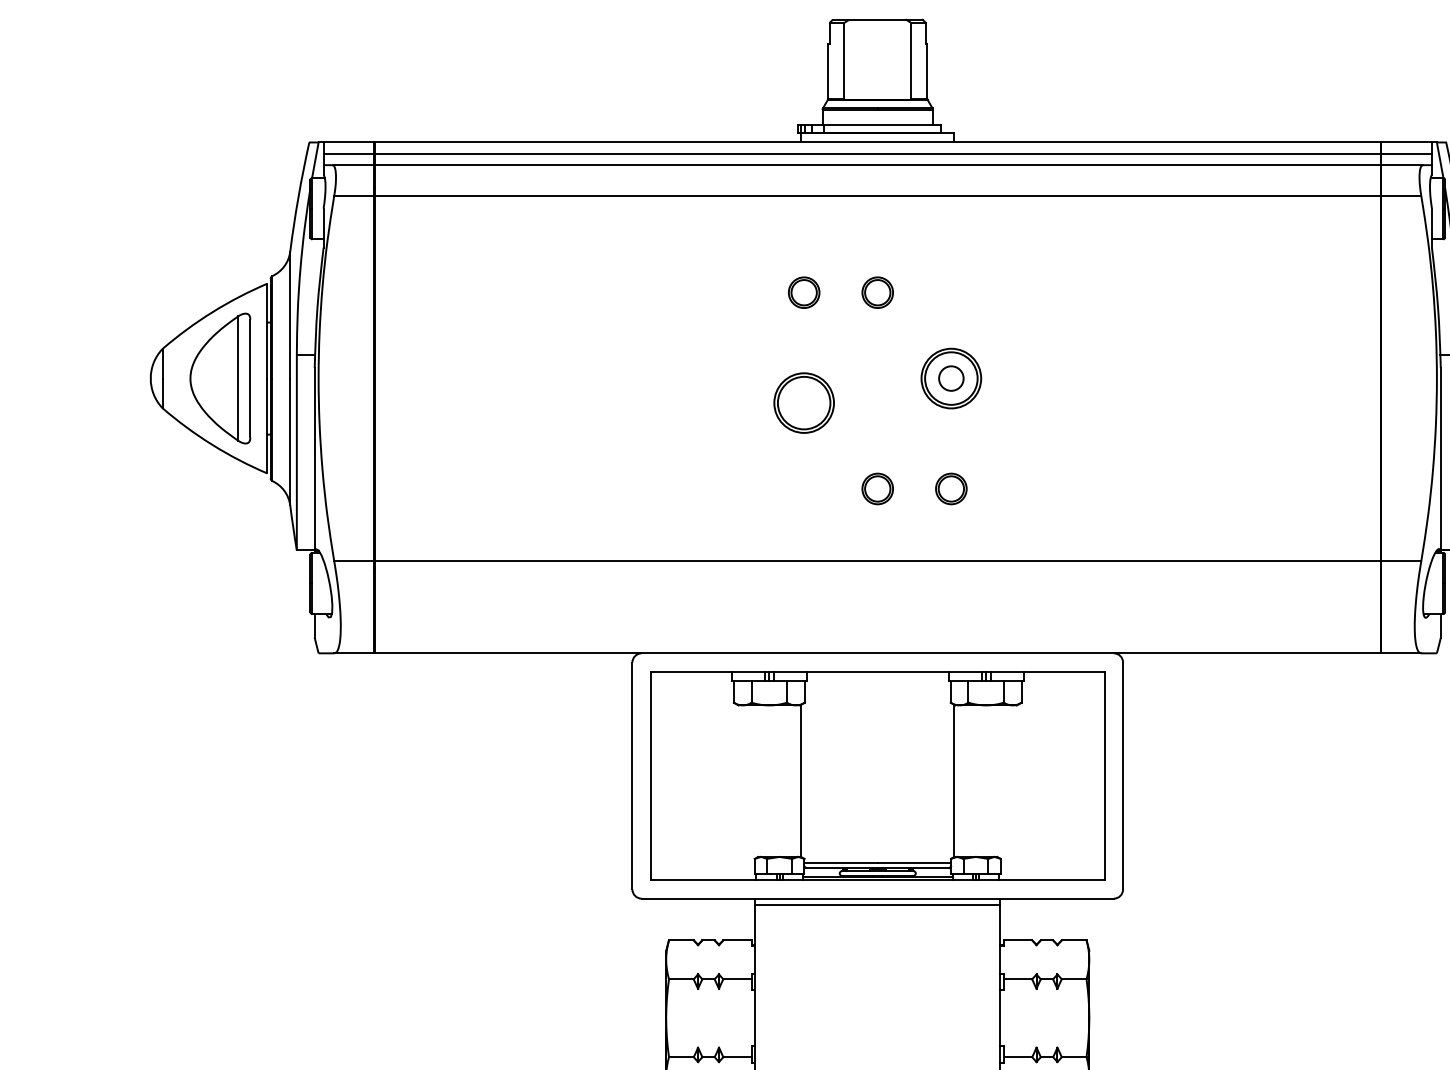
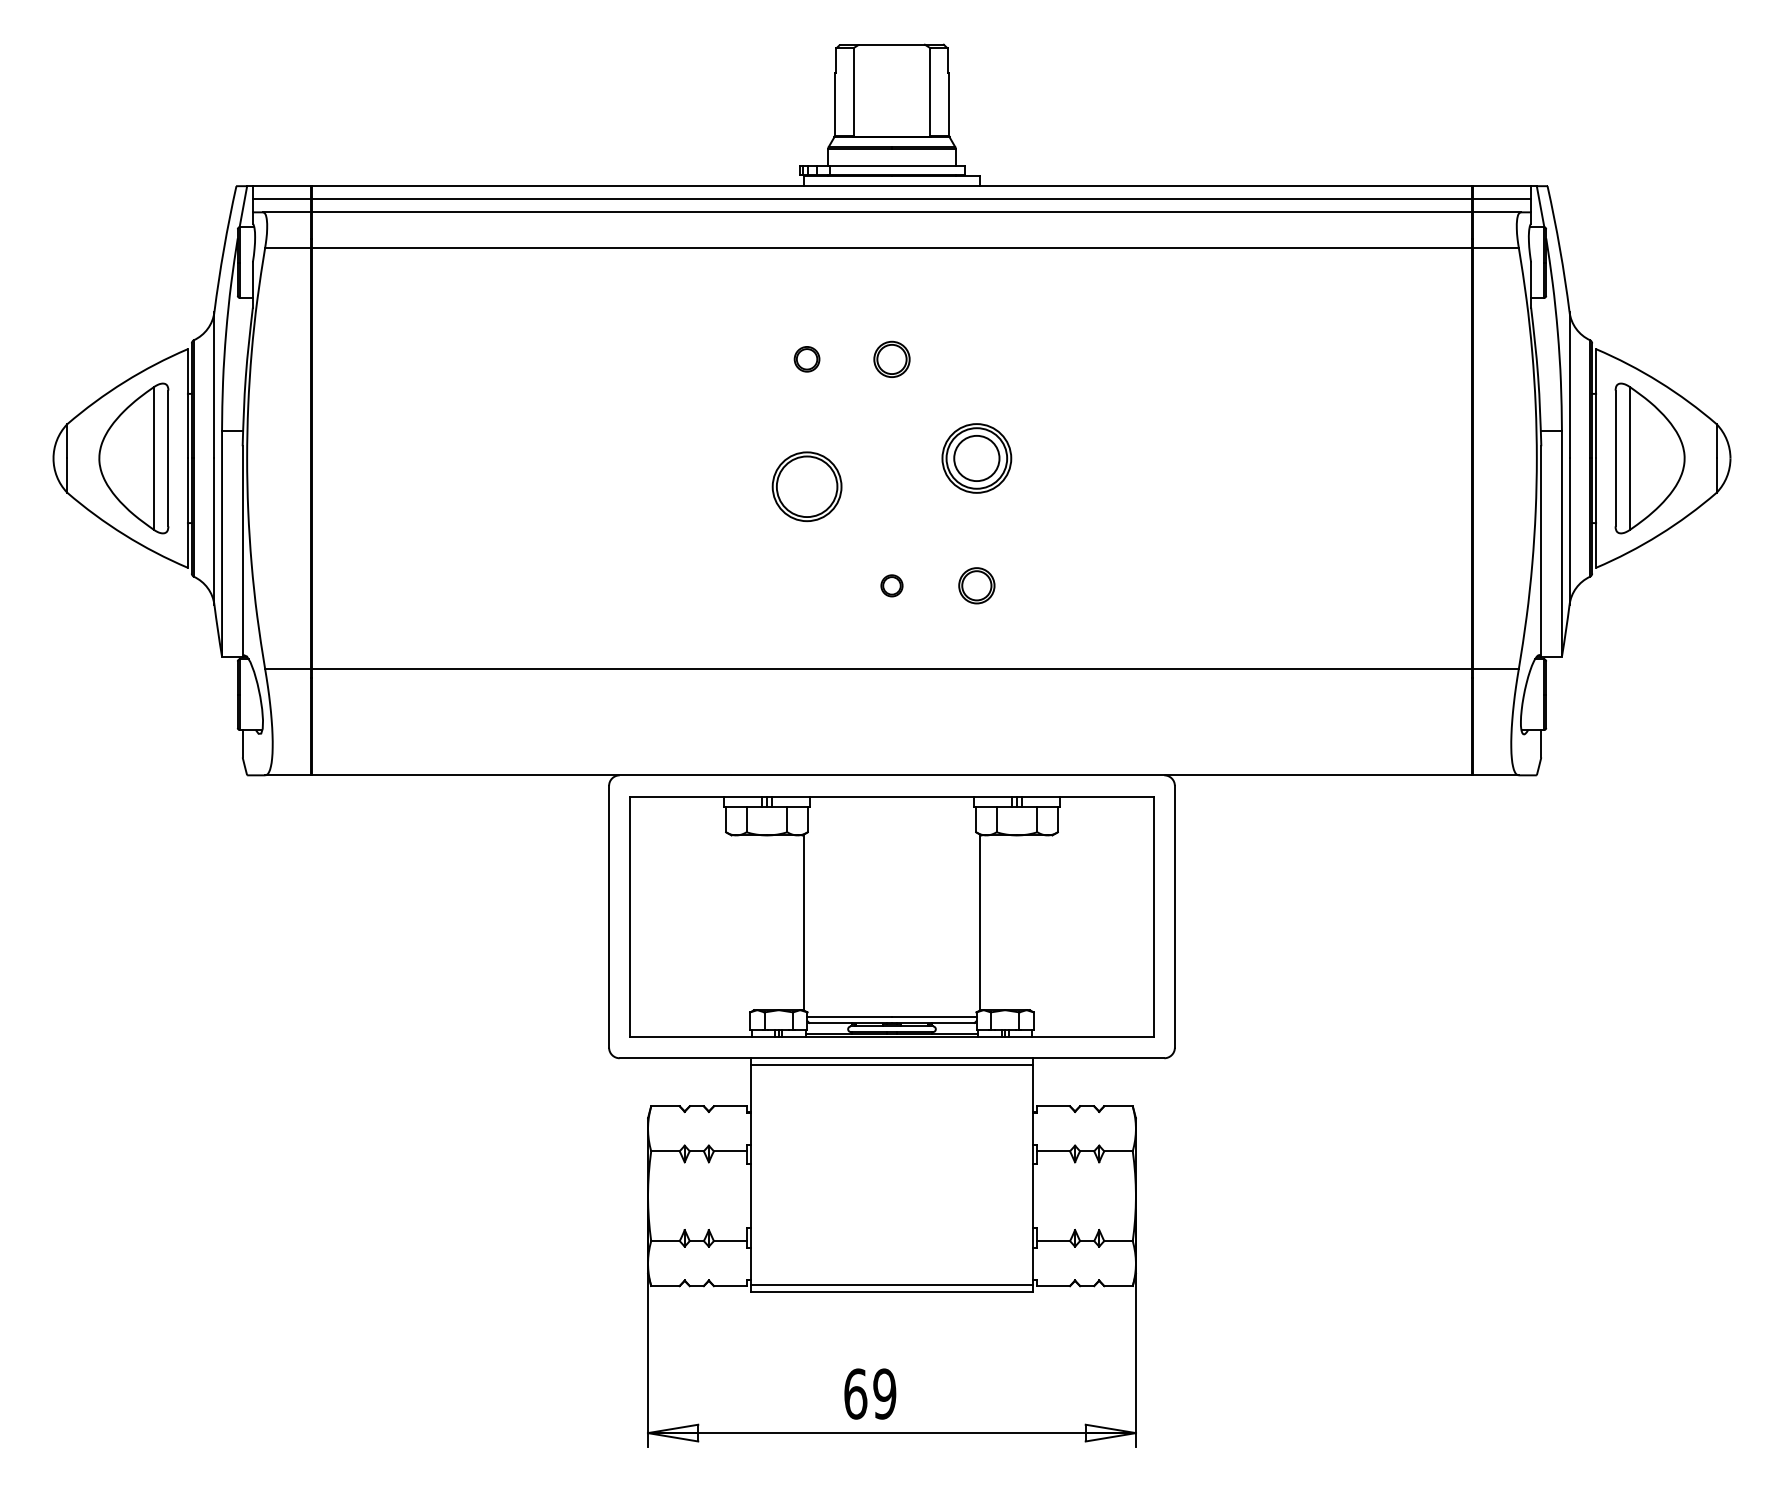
part: (803, 291) -> (806, 358), size x0.7
circle: (951, 378) -> (976, 458), size x1.6
part: (877, 488) -> (891, 585), size x0.6

